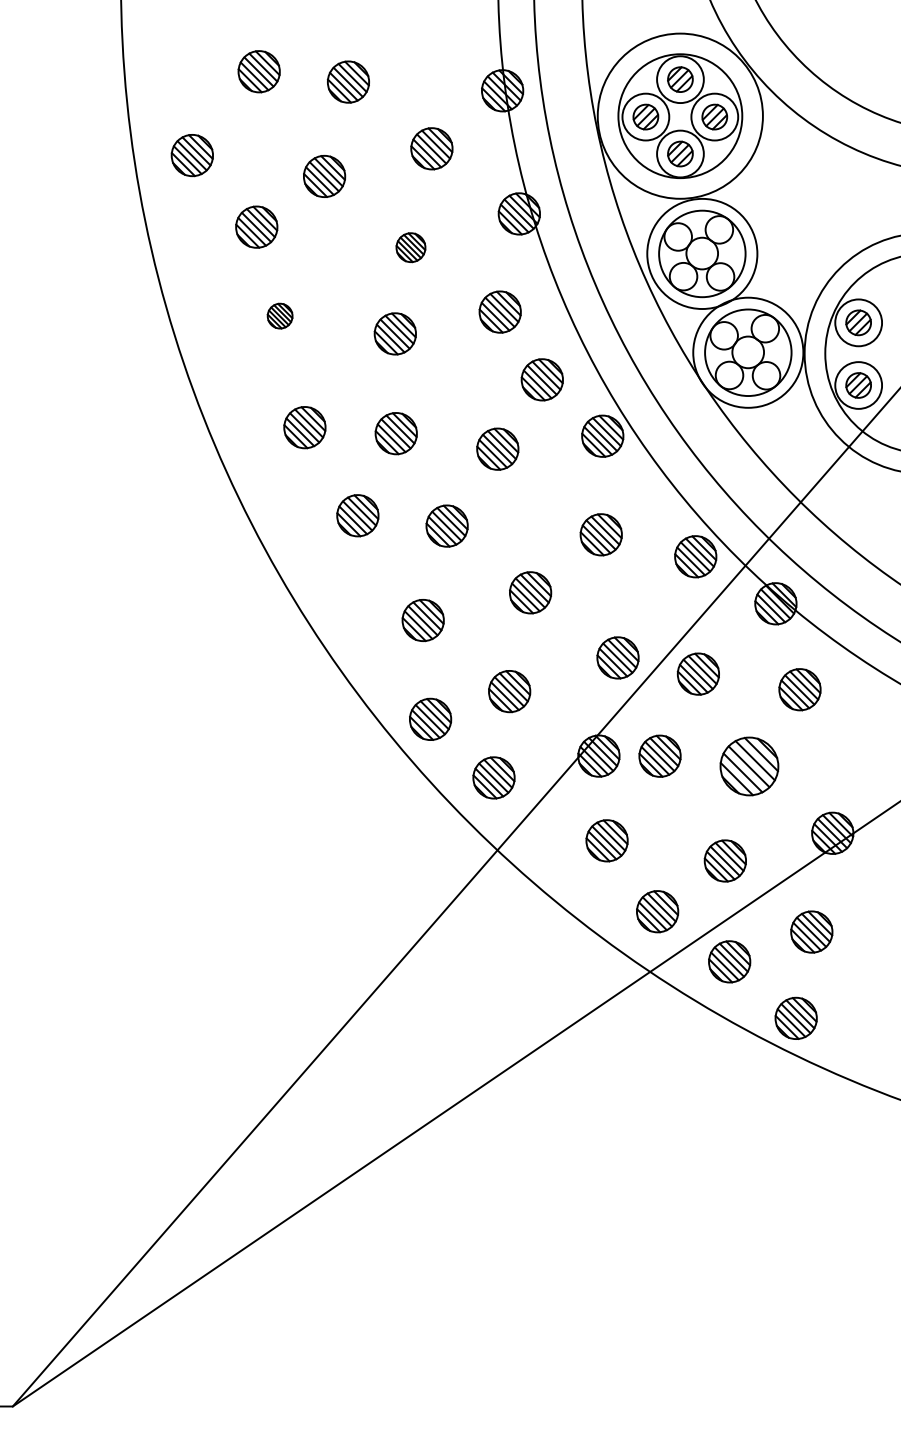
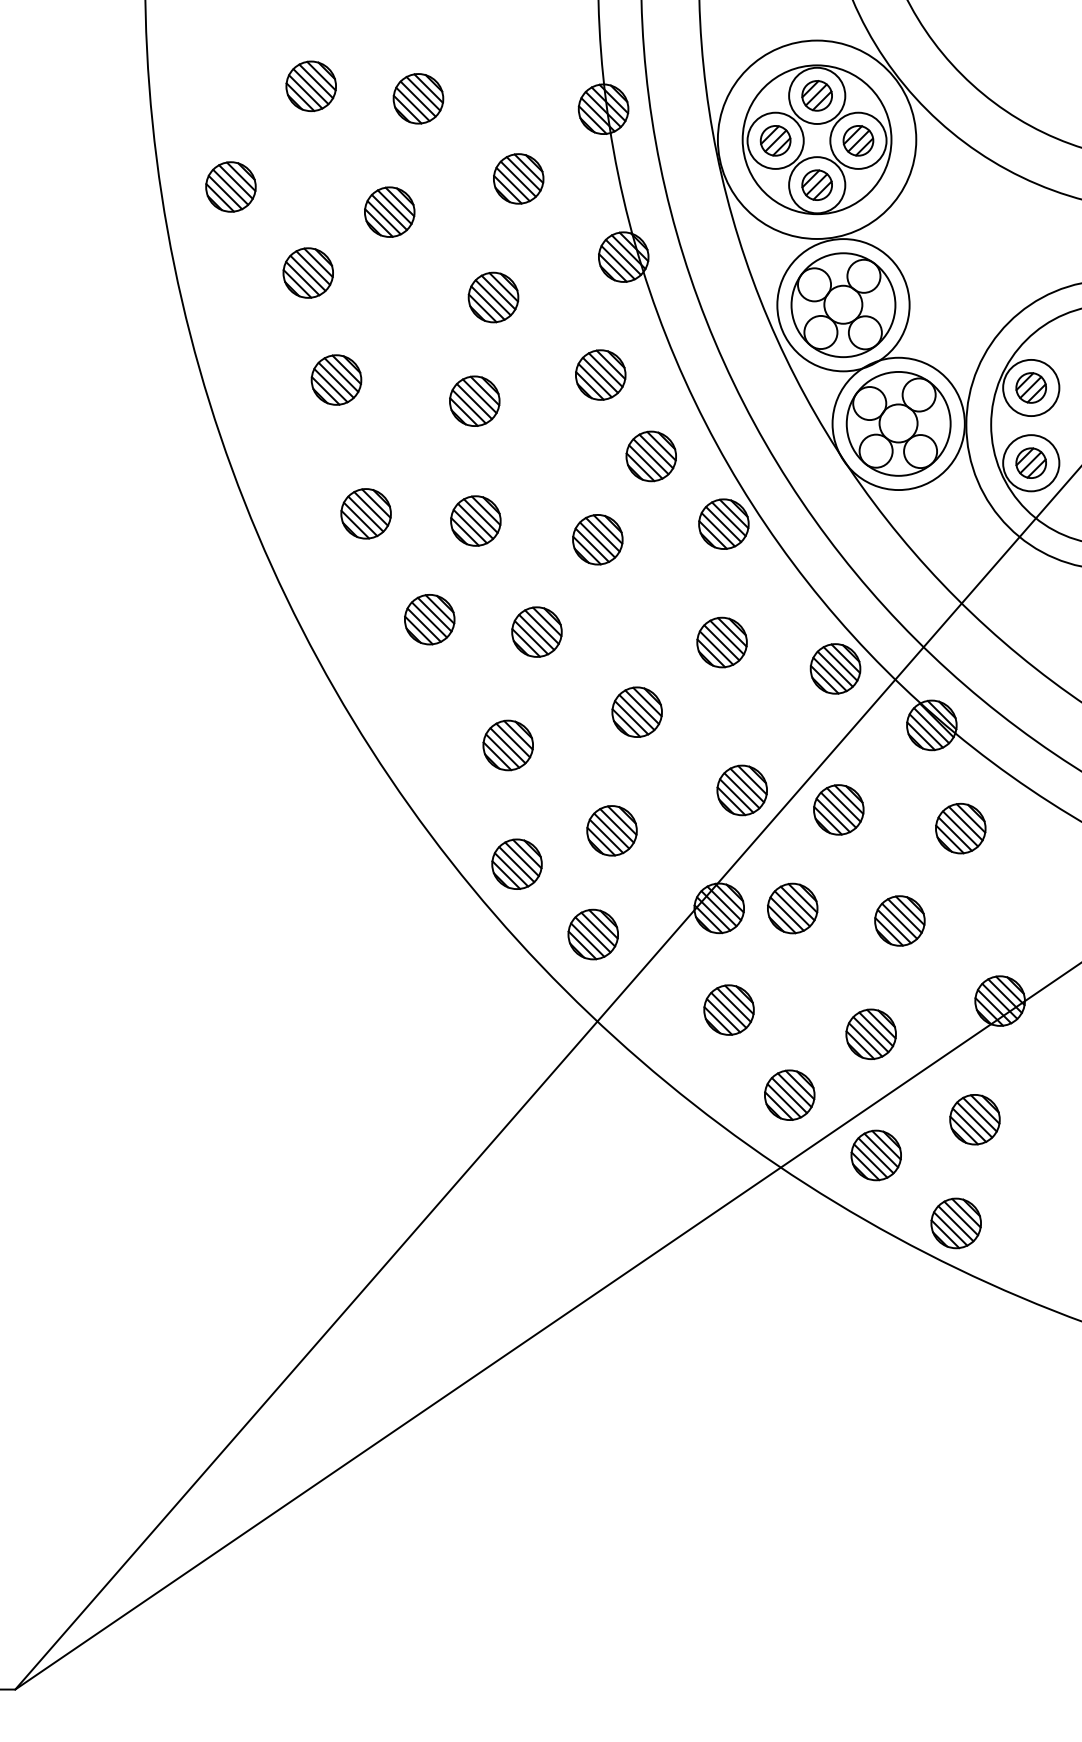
part: (410, 247) -> (492, 297), size x1.43
part: (279, 315) -> (335, 379), size x1.67
part: (748, 766) -> (898, 920), size x0.71

